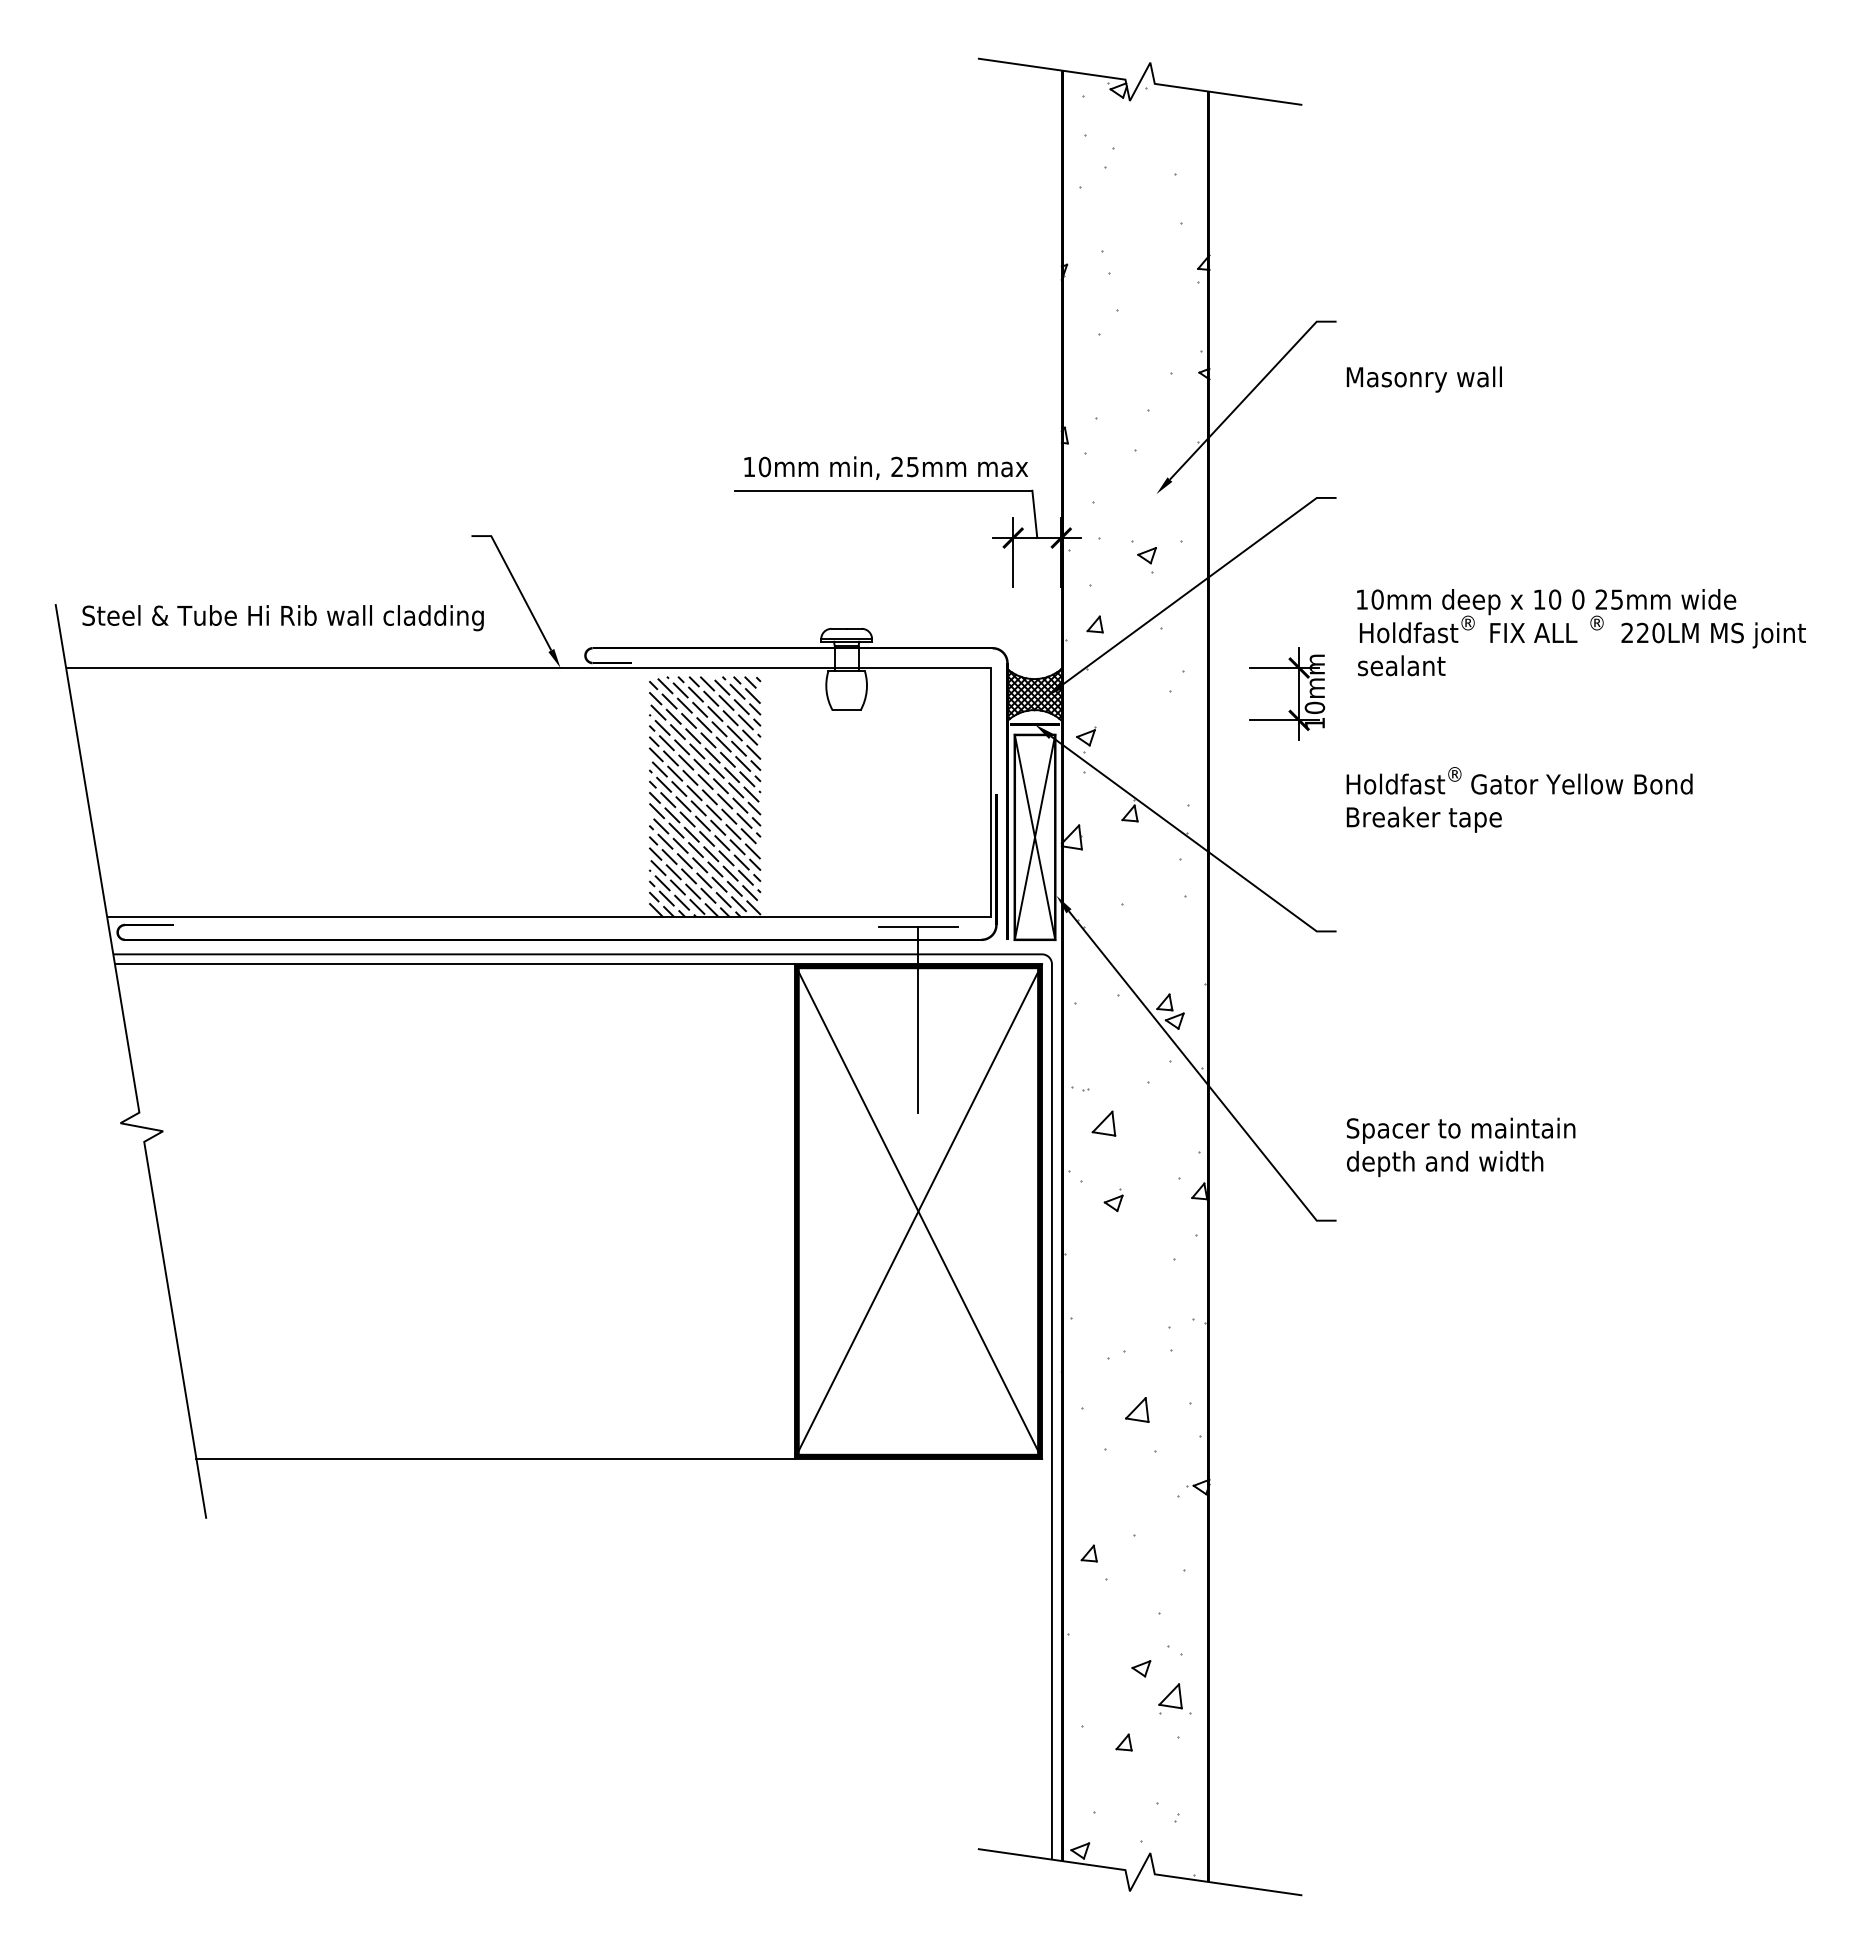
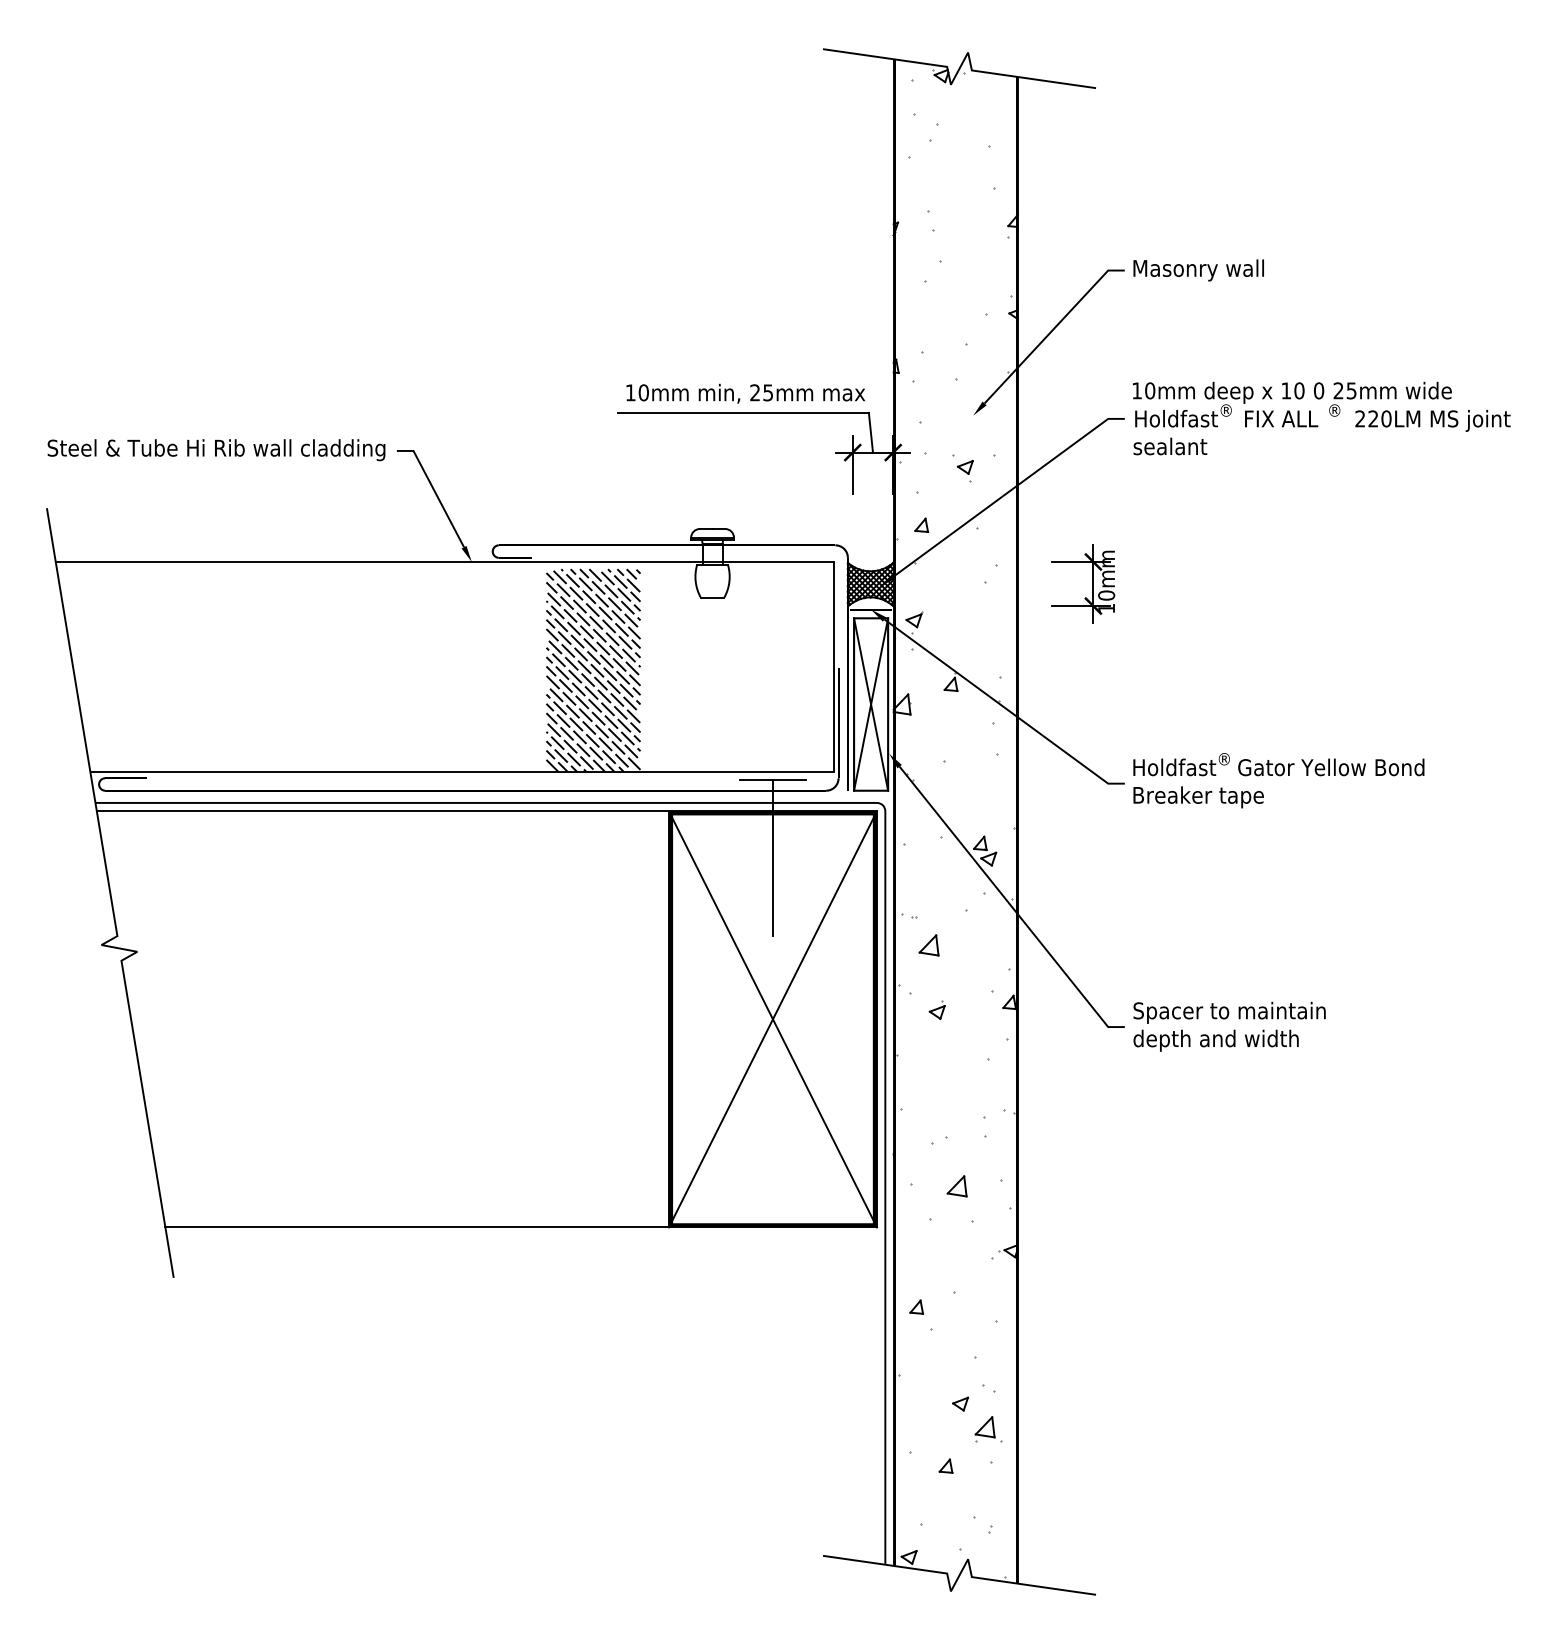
text: (1423, 379) -> (1197, 270), moved
text: (282, 618) -> (215, 450), moved
text: (1581, 632) -> (1321, 418), moved
text: (1519, 799) -> (1278, 780), moved
text: (1461, 1147) -> (1229, 1026), moved

